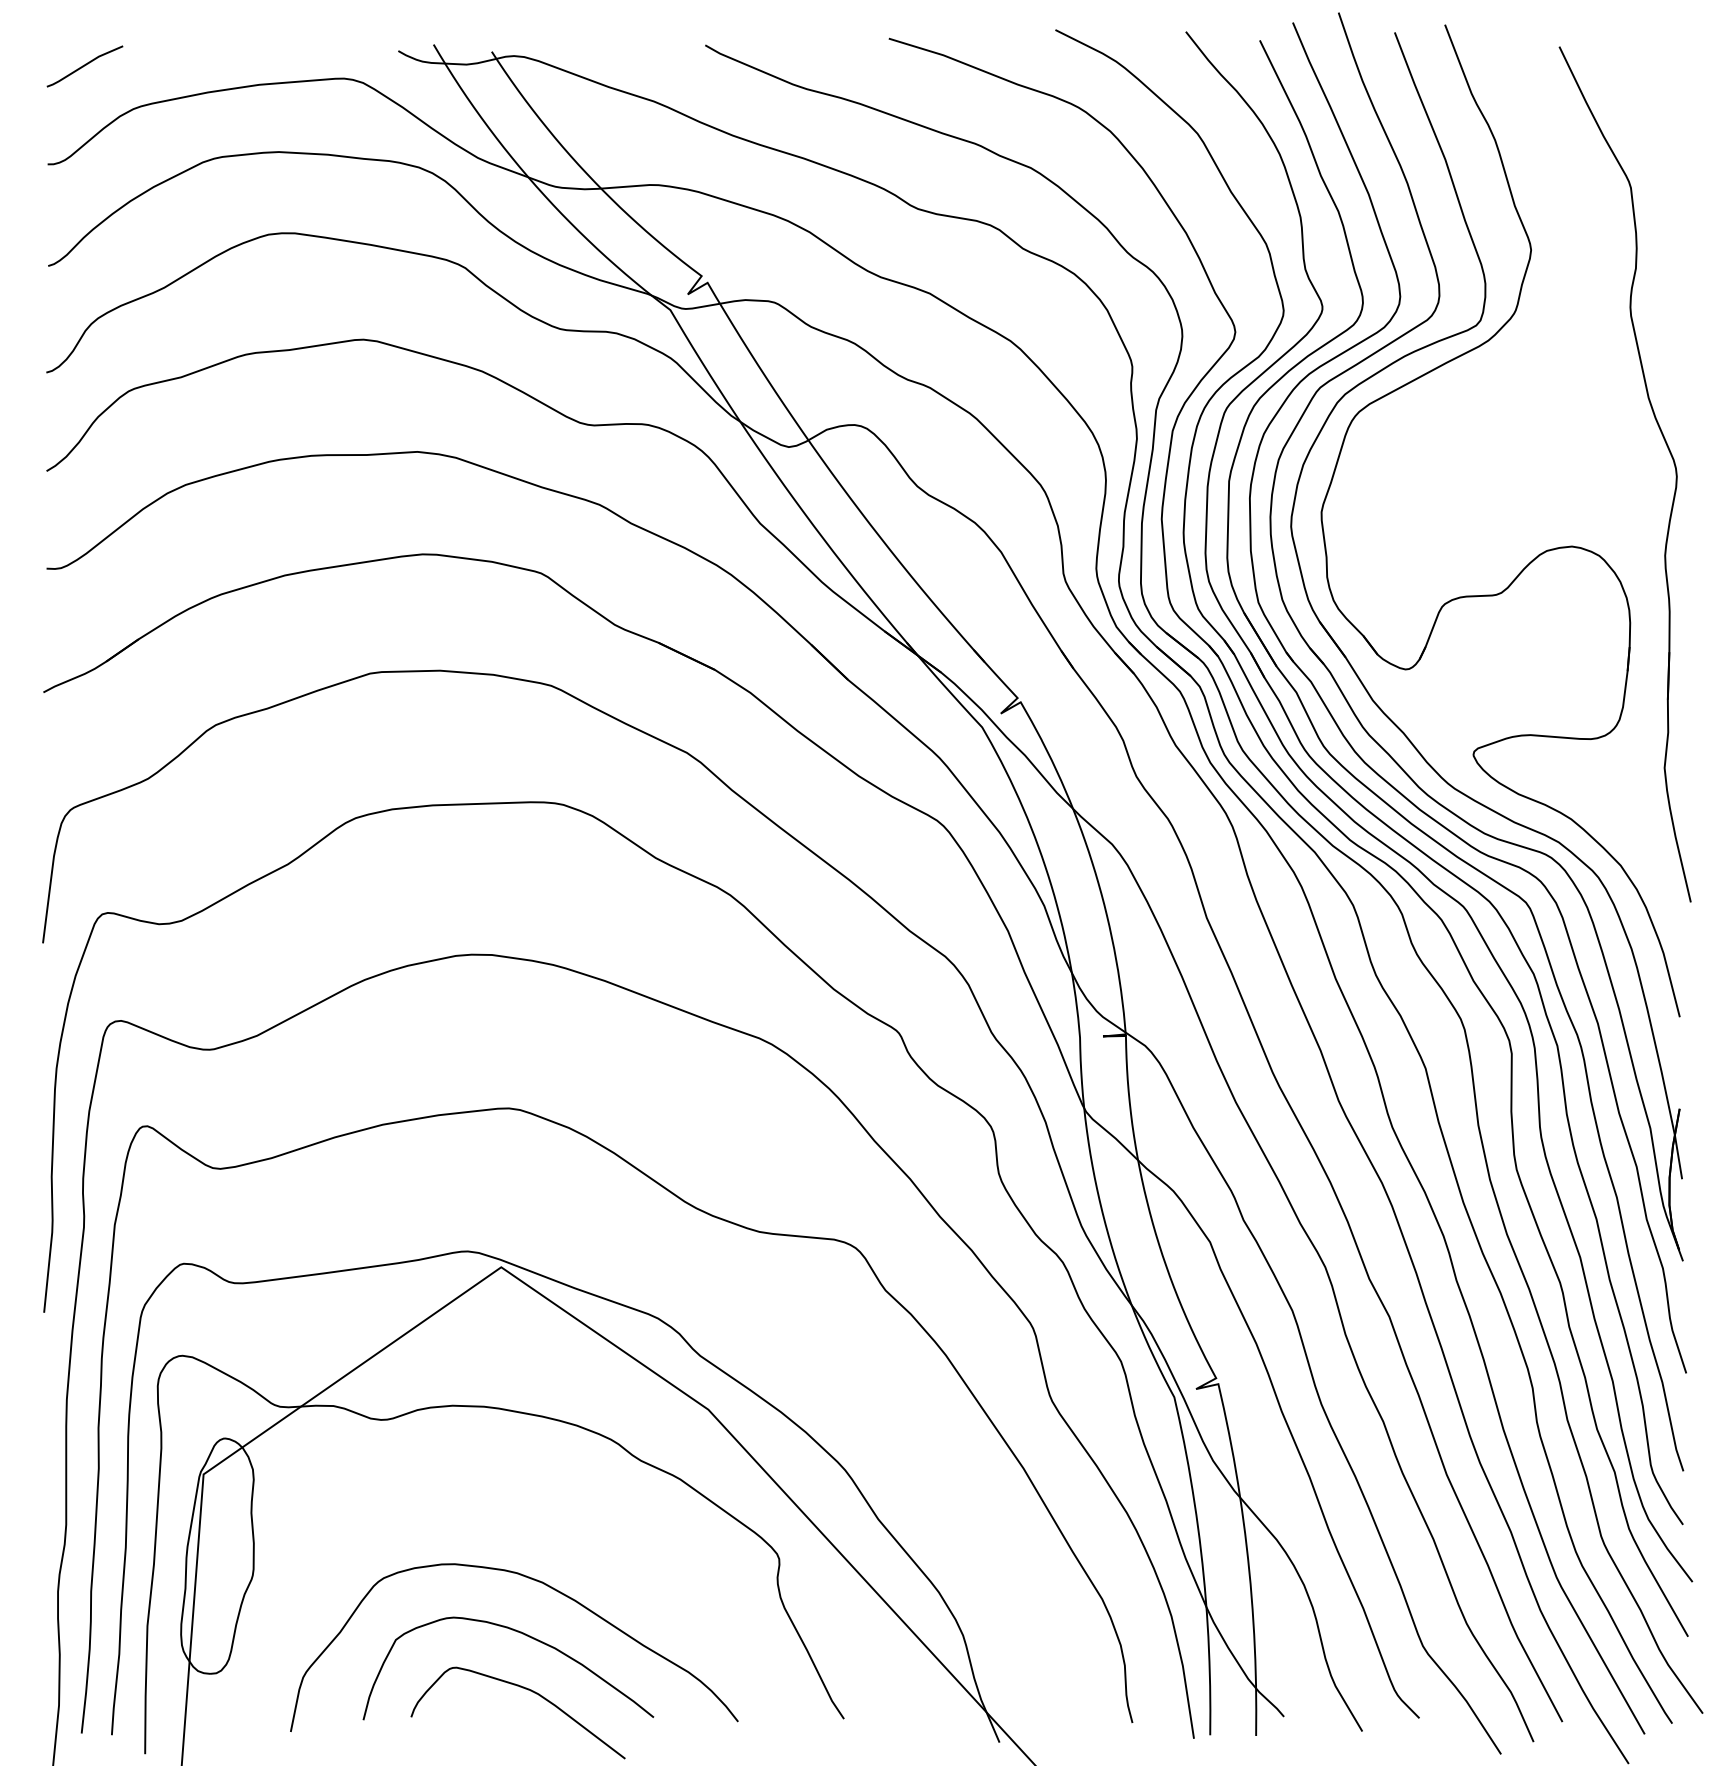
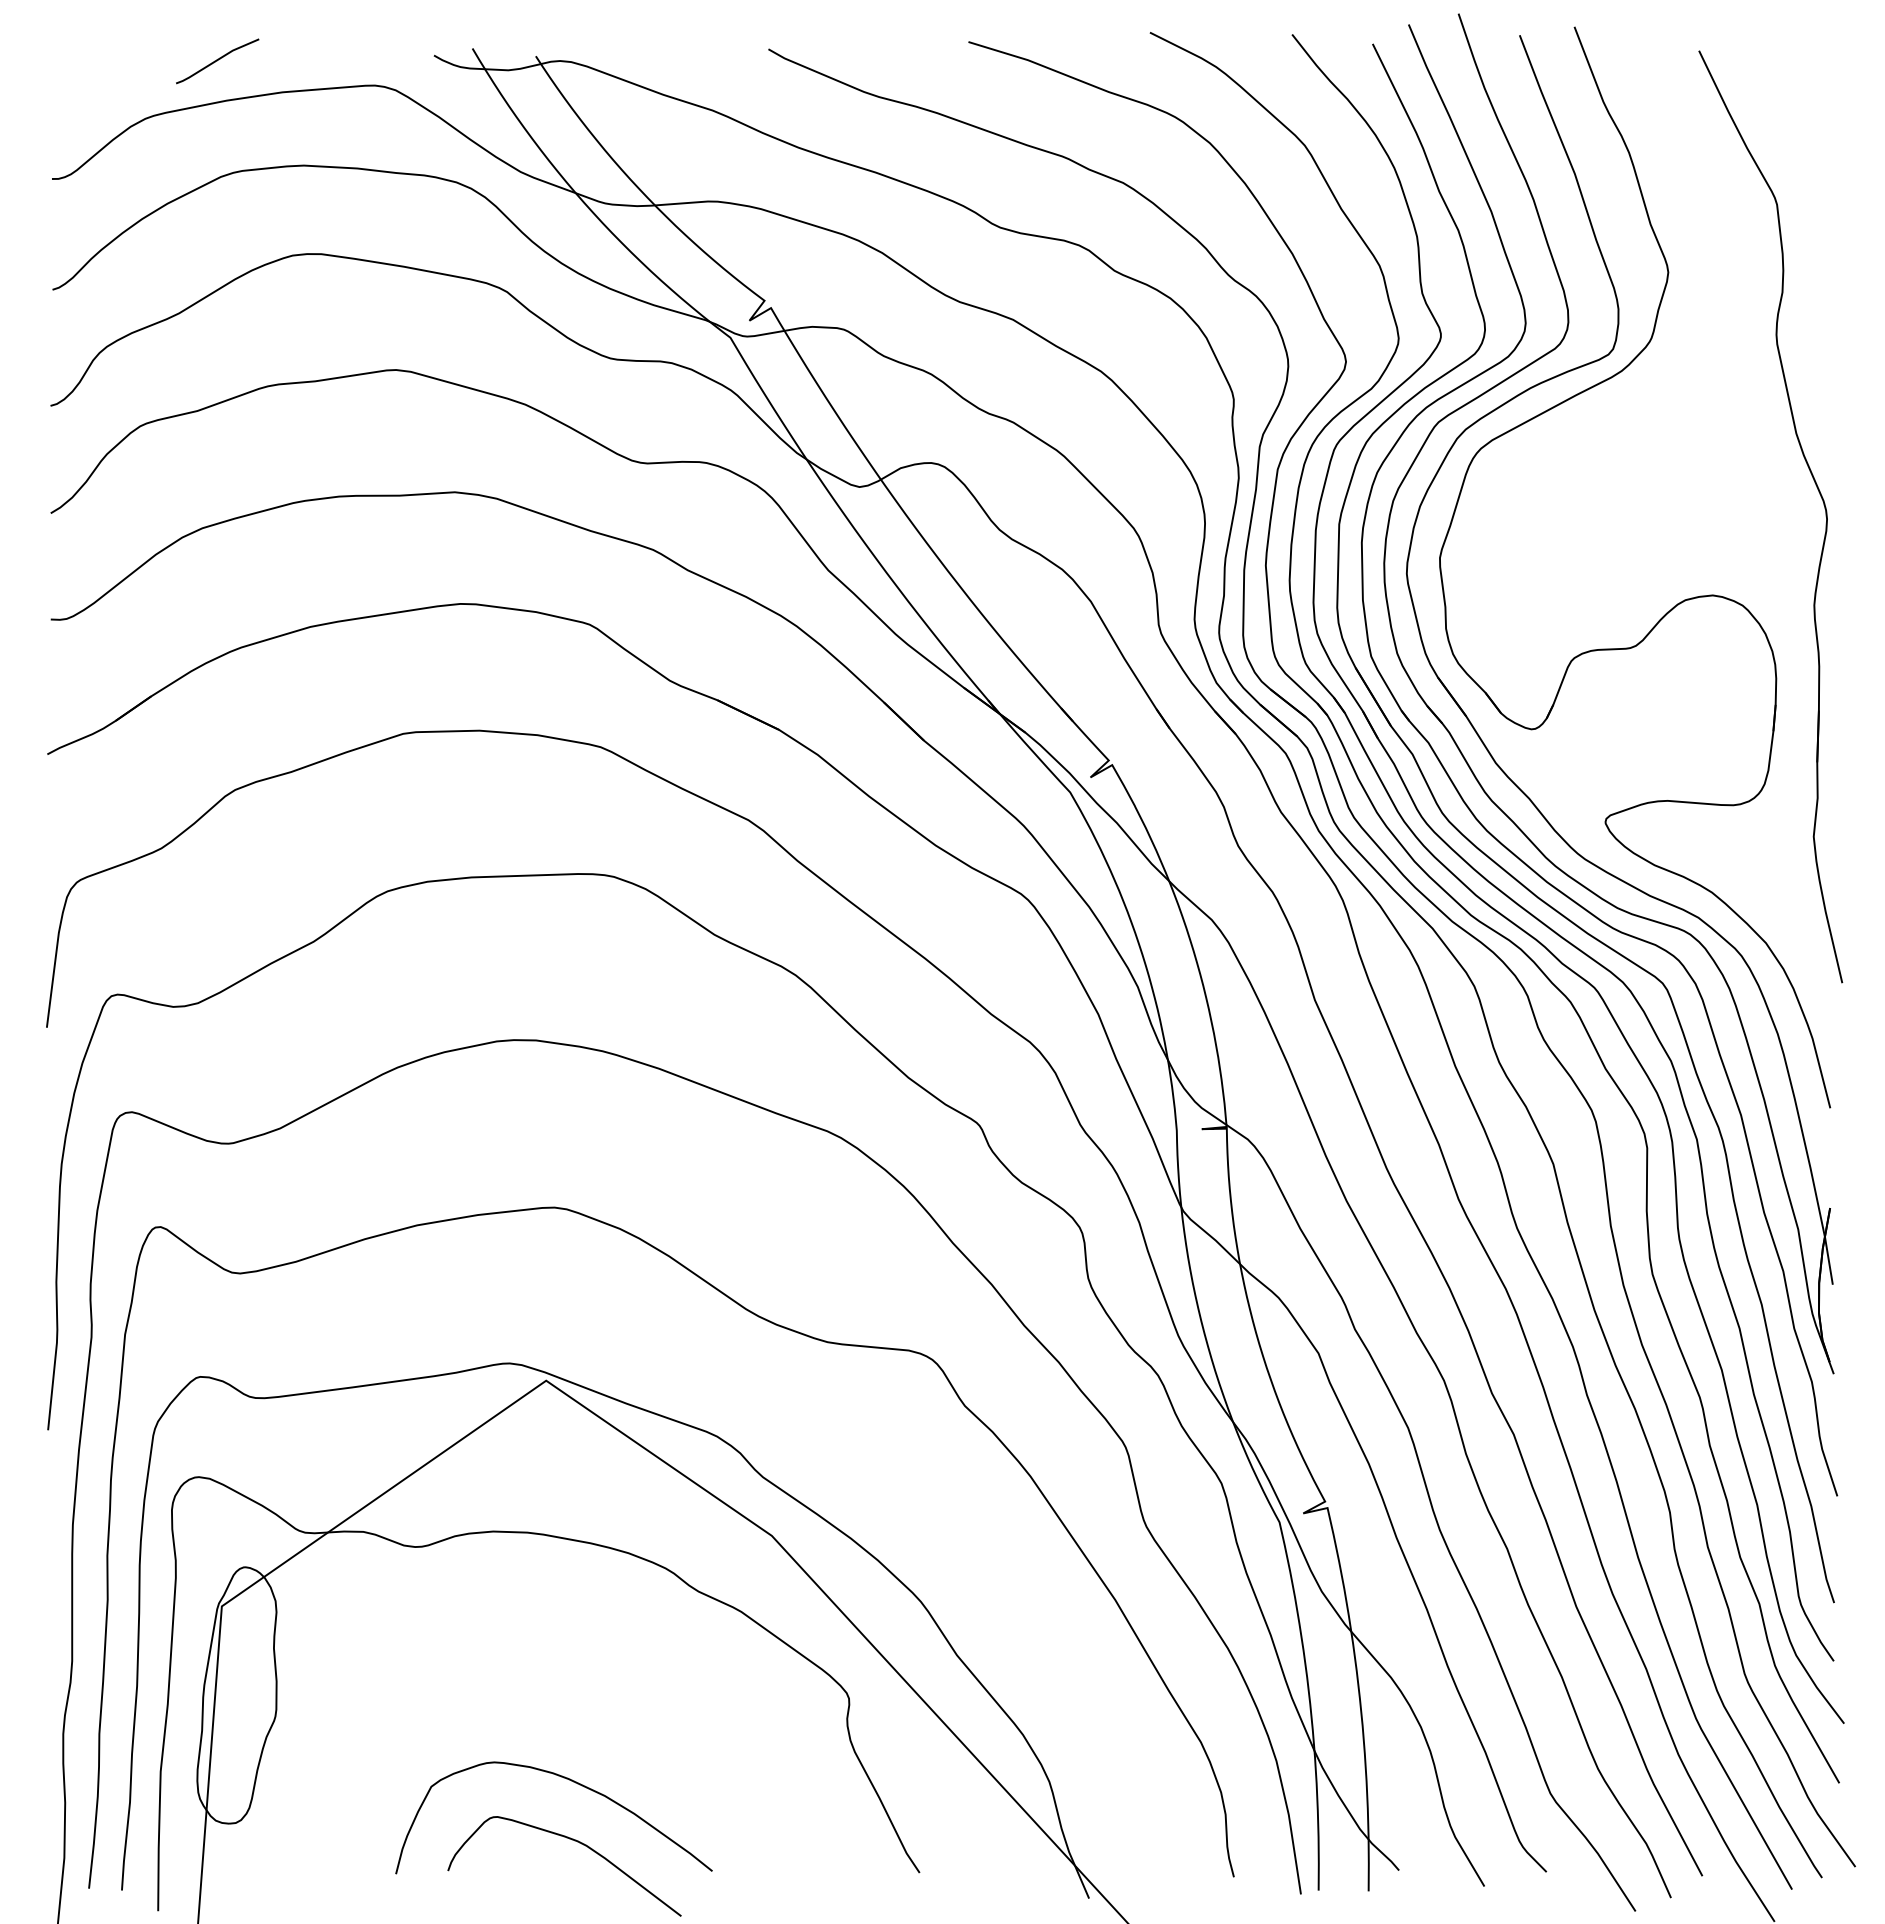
line: (84, 66) -> (217, 61), moved
curve: (552, 1589) -> (601, 1731), removed

